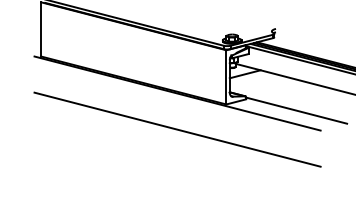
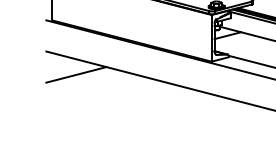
line: (69, 119) -> (76, 74), added

